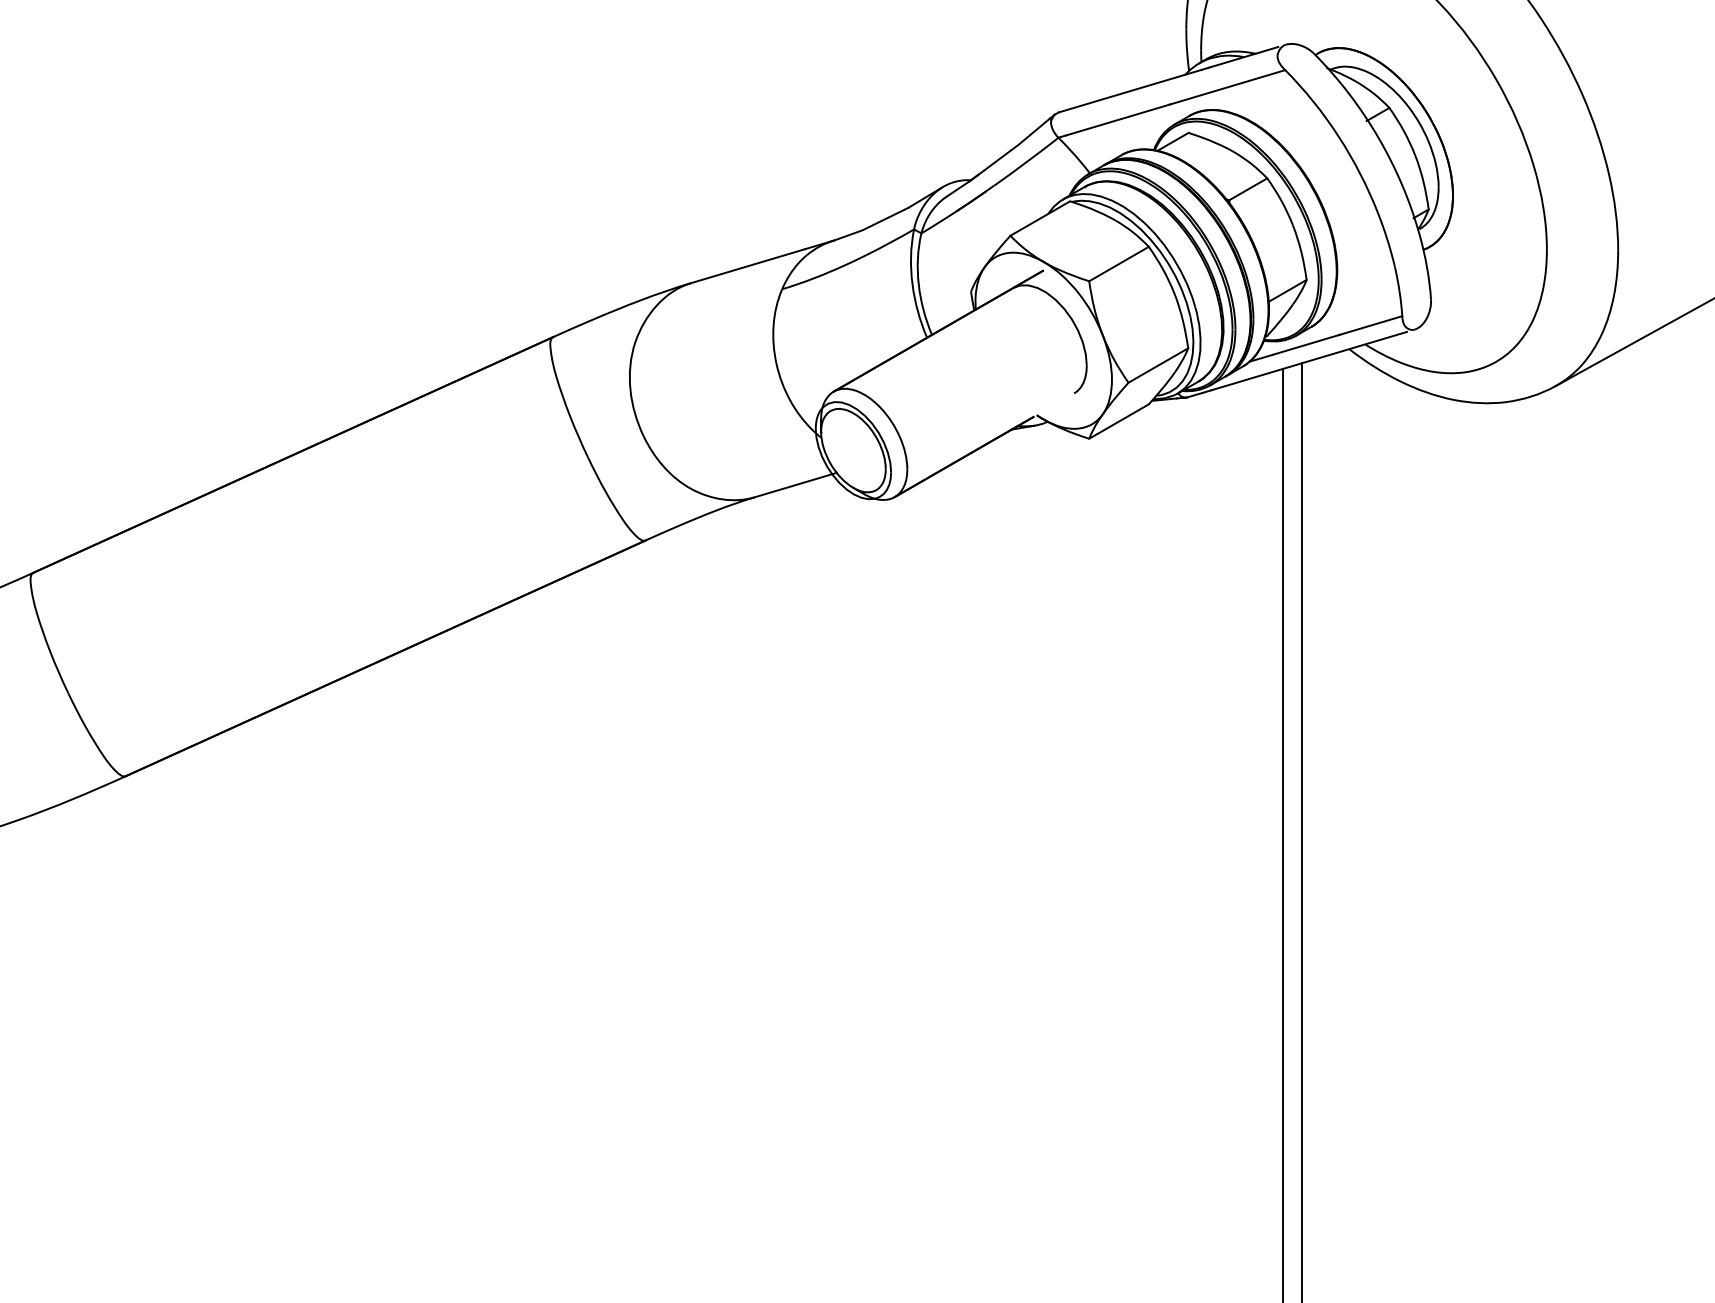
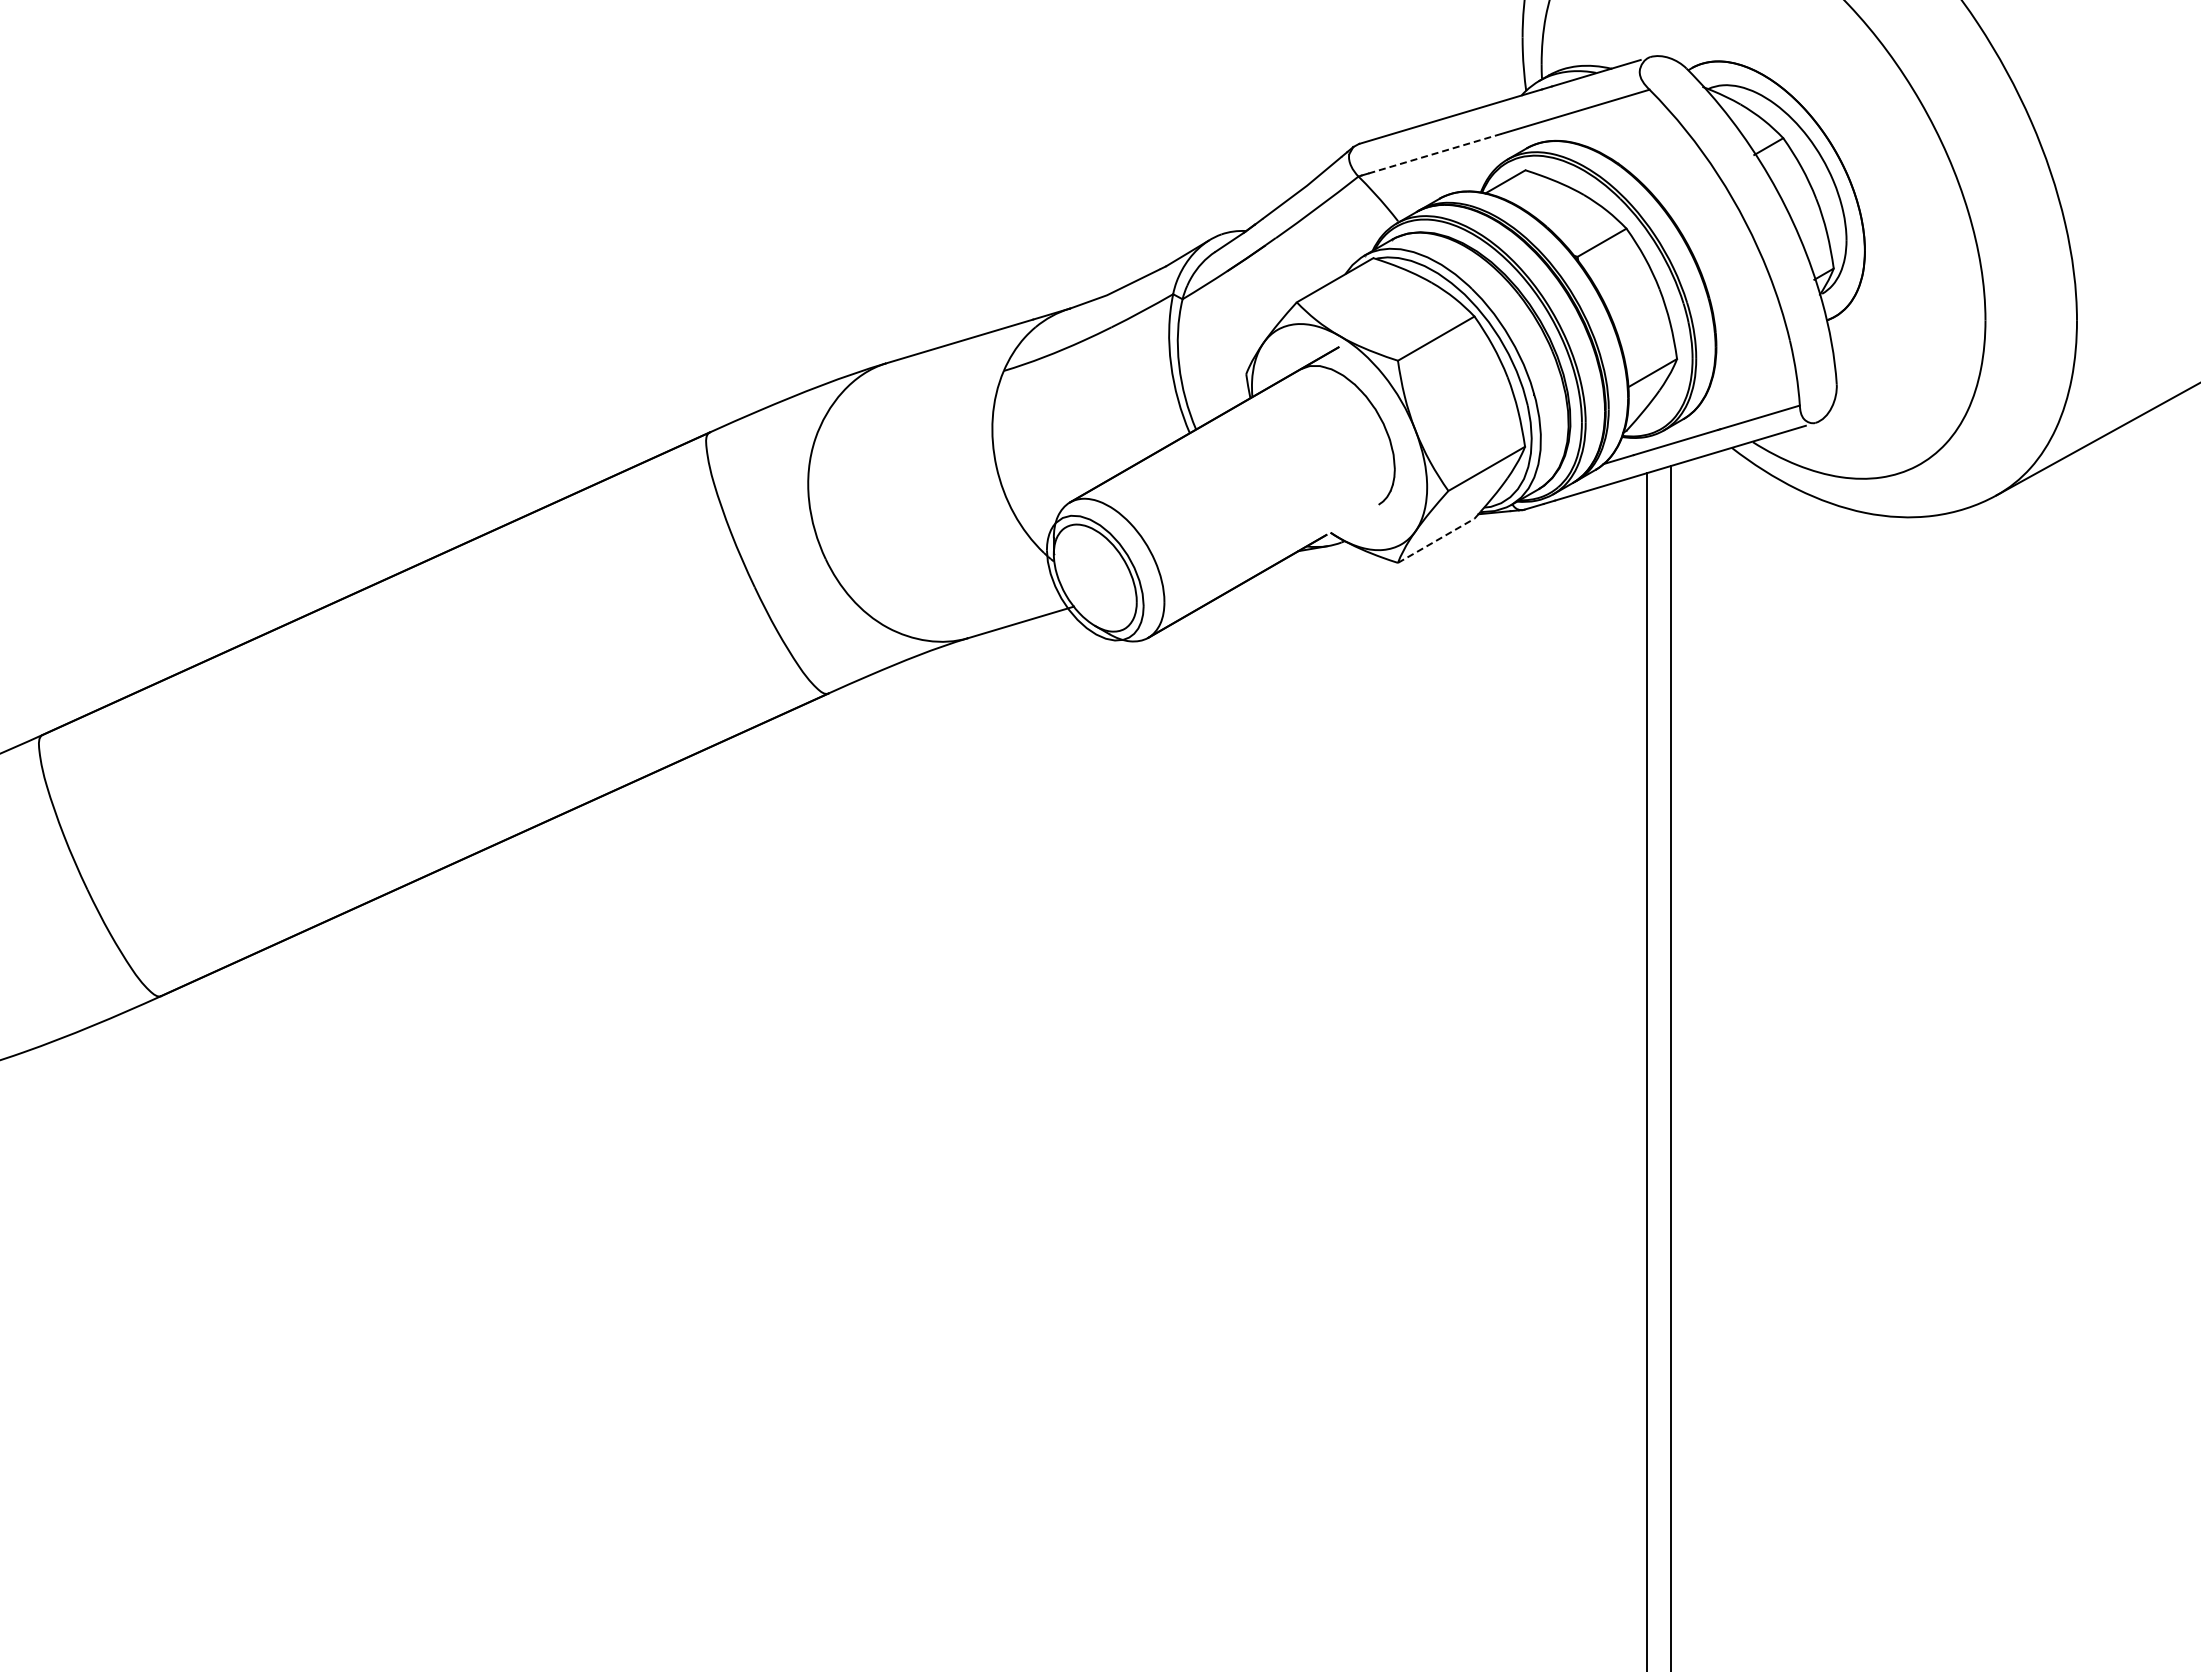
line: (1118, 119) -> (1435, 153), solid -> dashed
line: (1119, 421) -> (1436, 540), solid -> dashed

